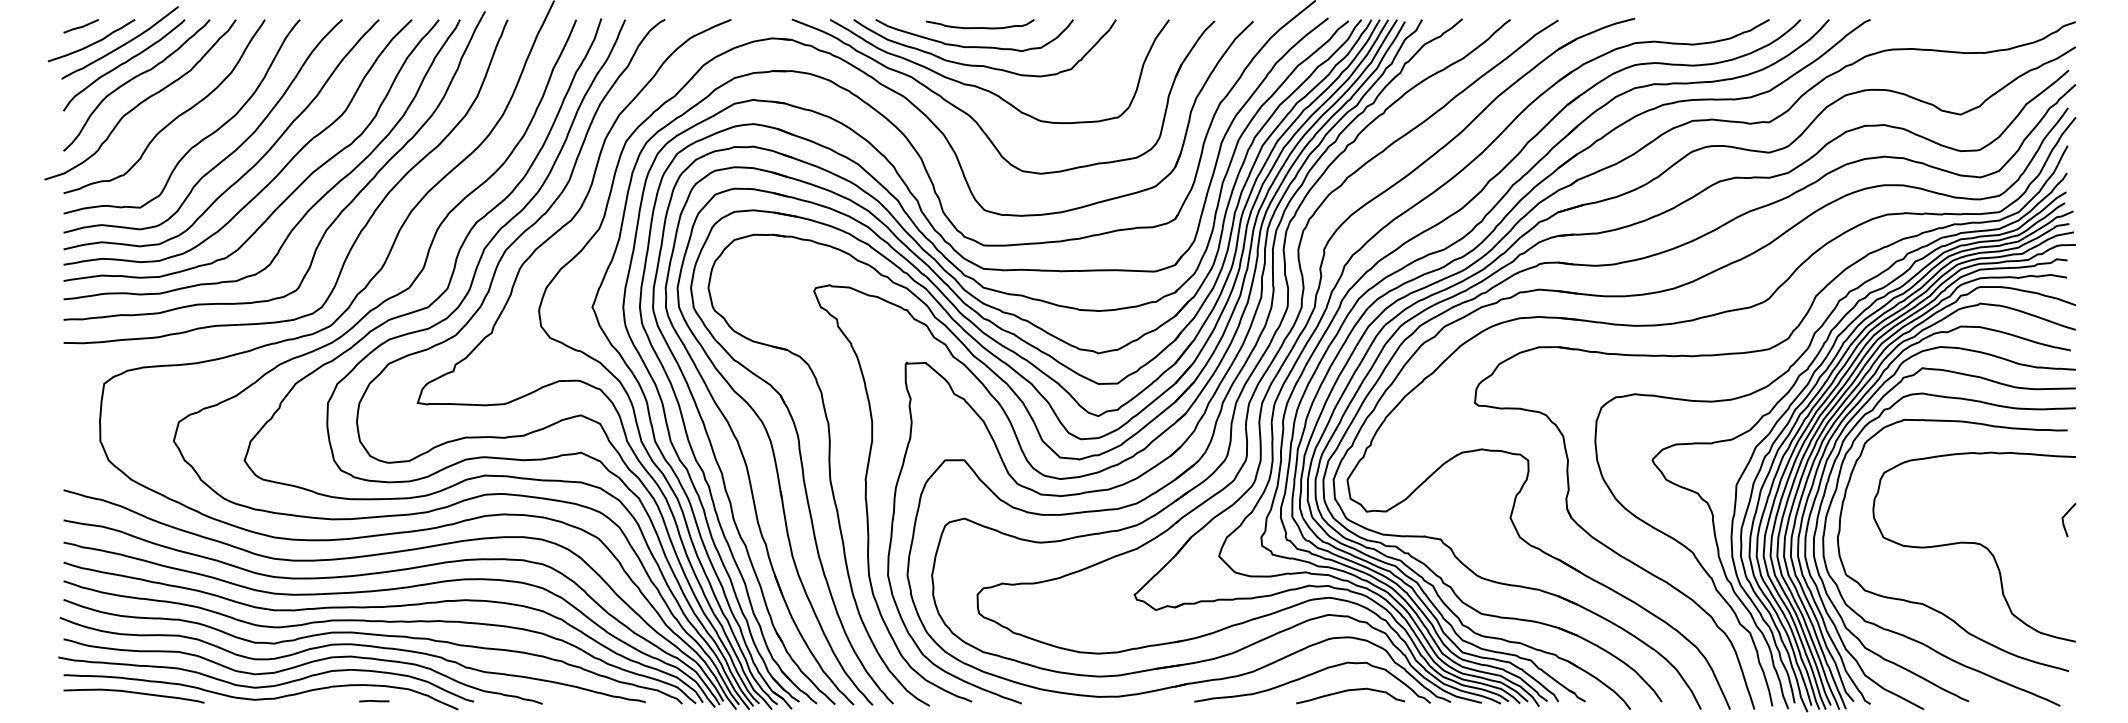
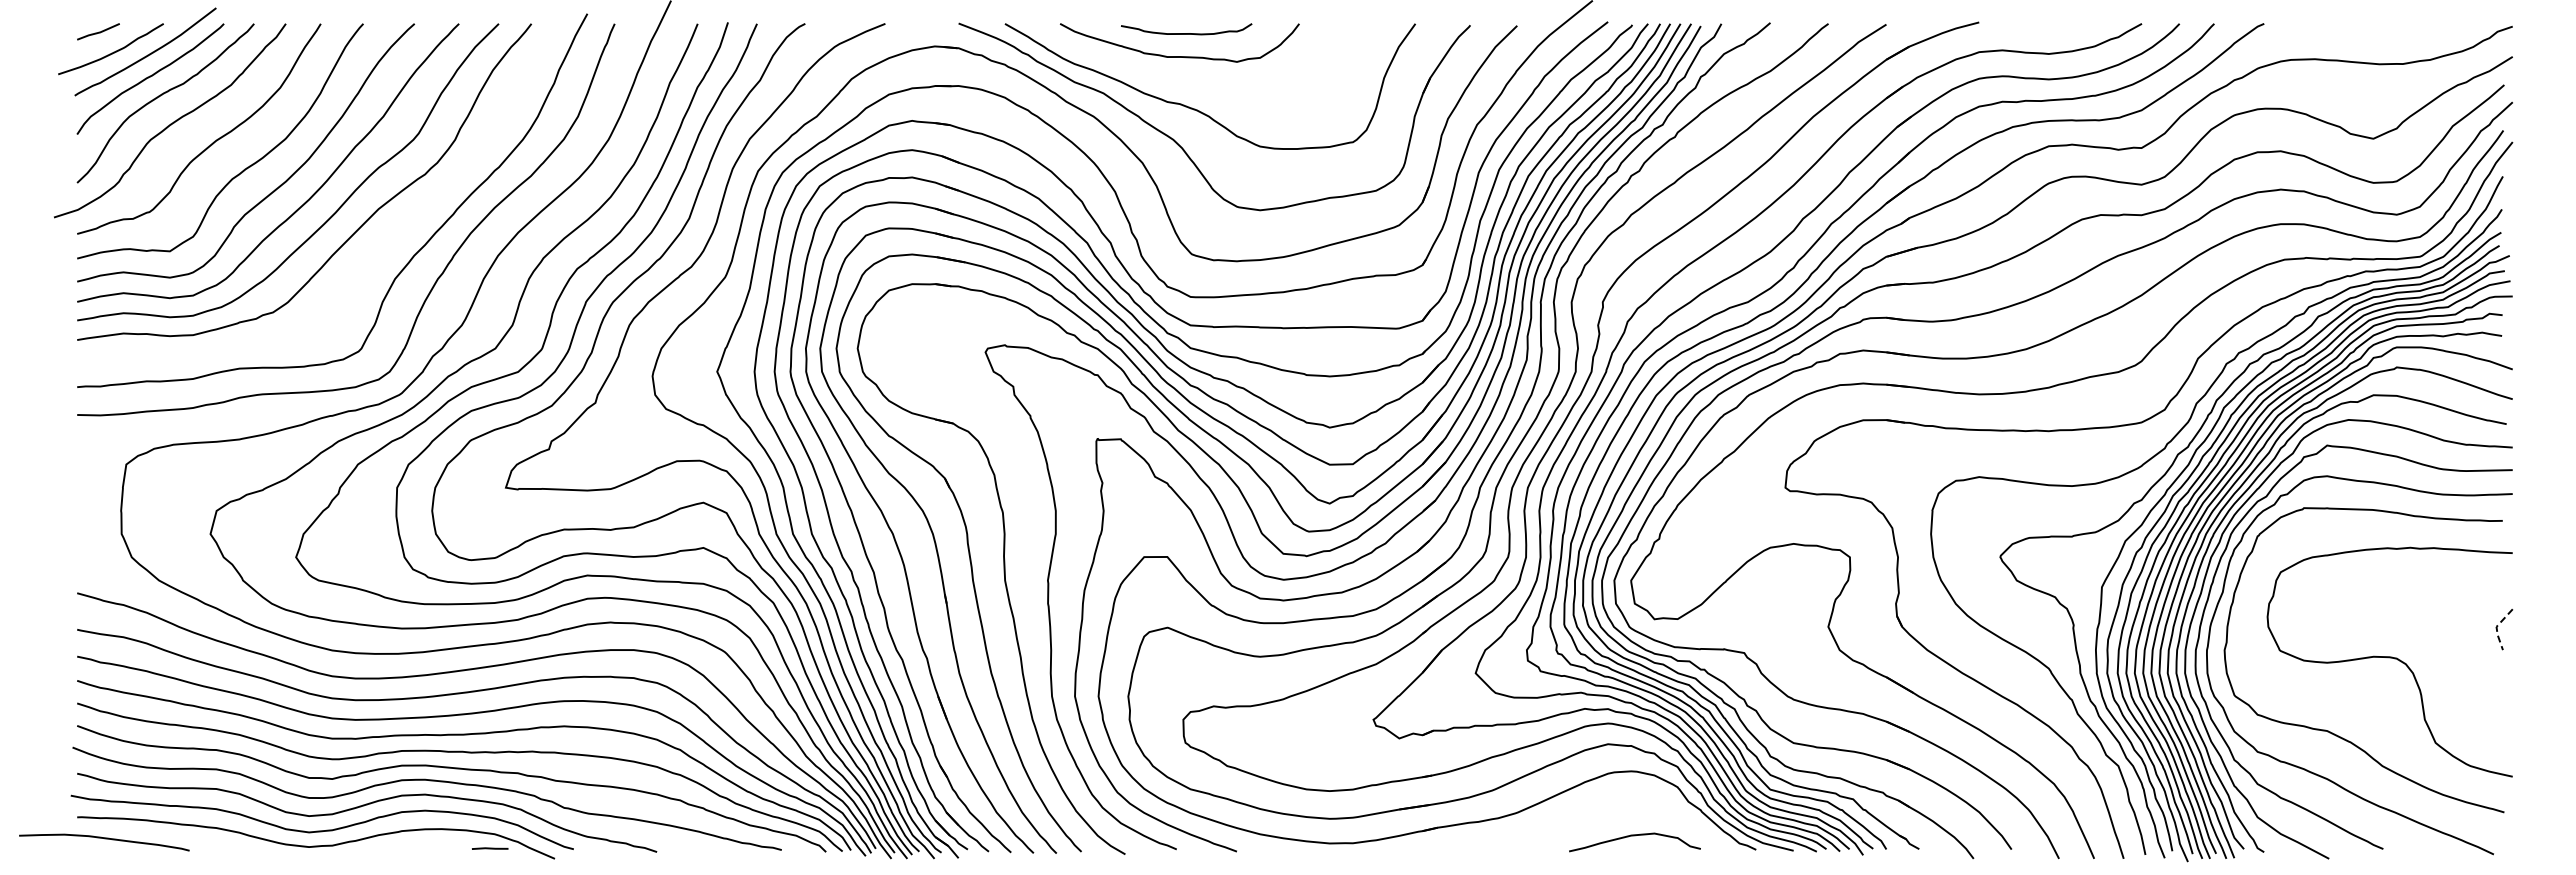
curve: (980, 64) -> (1186, 78), removed
curve: (310, 207) -> (375, 251), removed
line: (2062, 517) -> (2496, 626), solid -> dashed
curve: (1308, 676) -> (1584, 818), removed
curve: (134, 693) -> (104, 839), moved
line: (374, 701) -> (490, 848), moved

